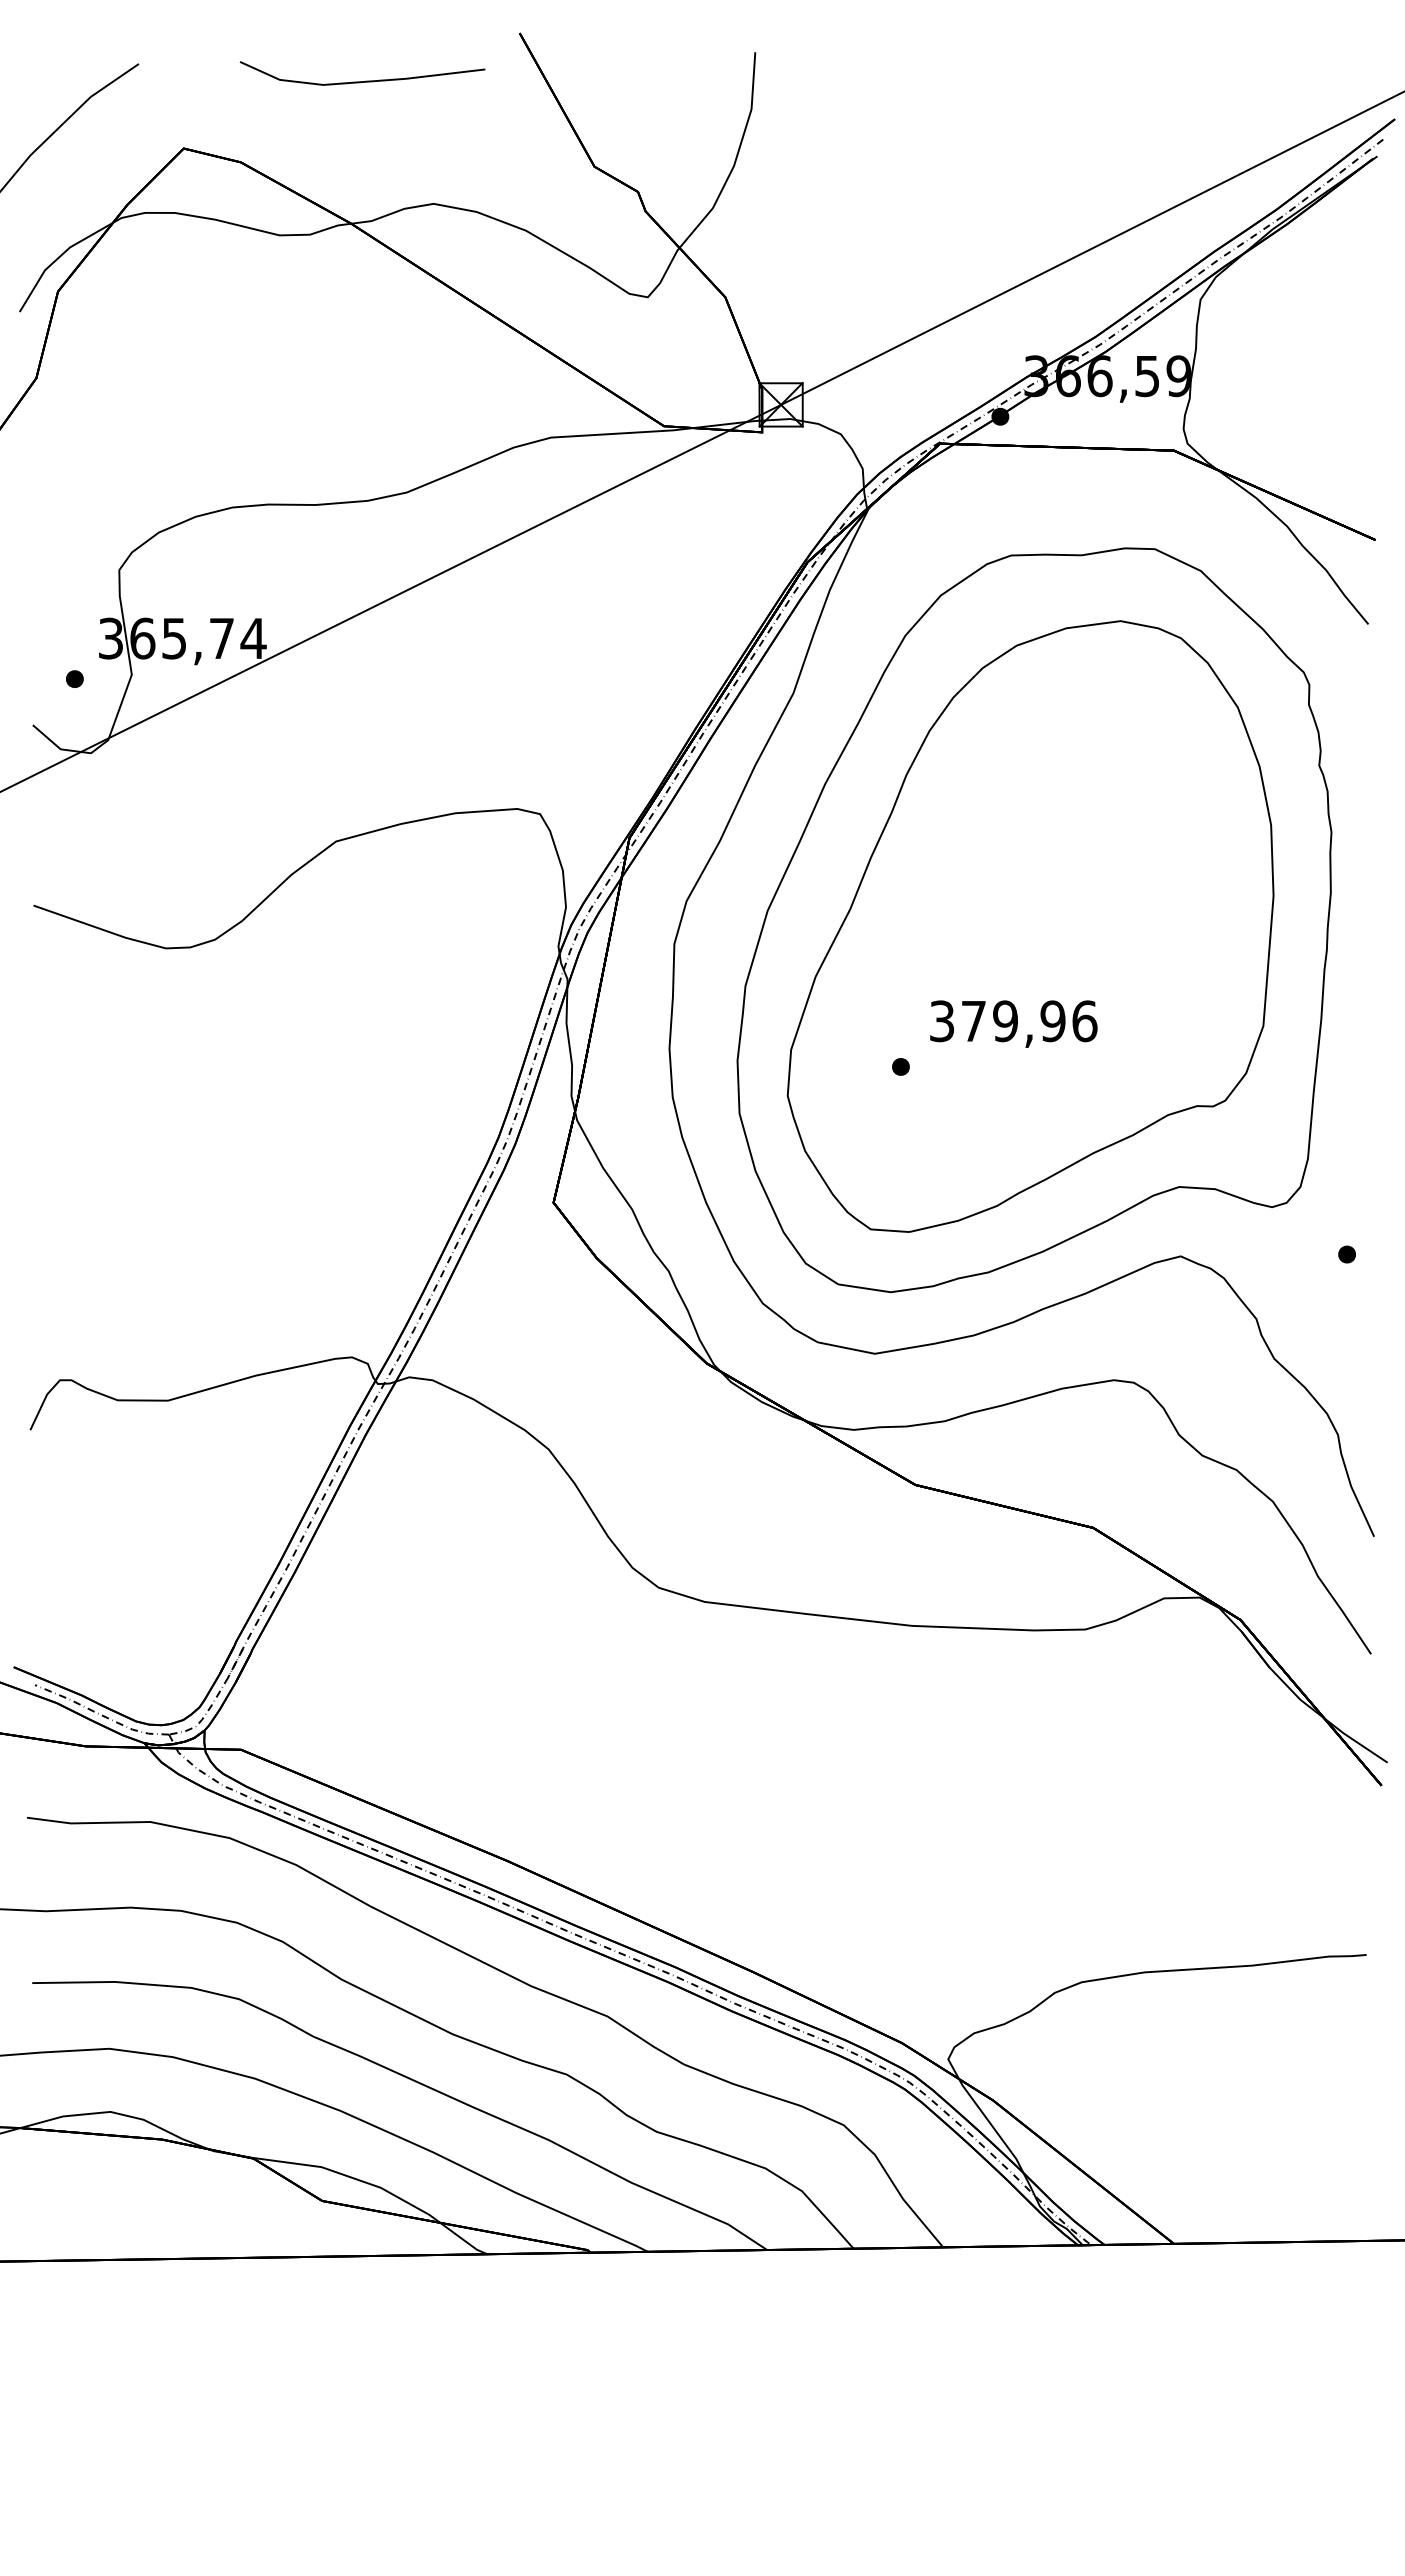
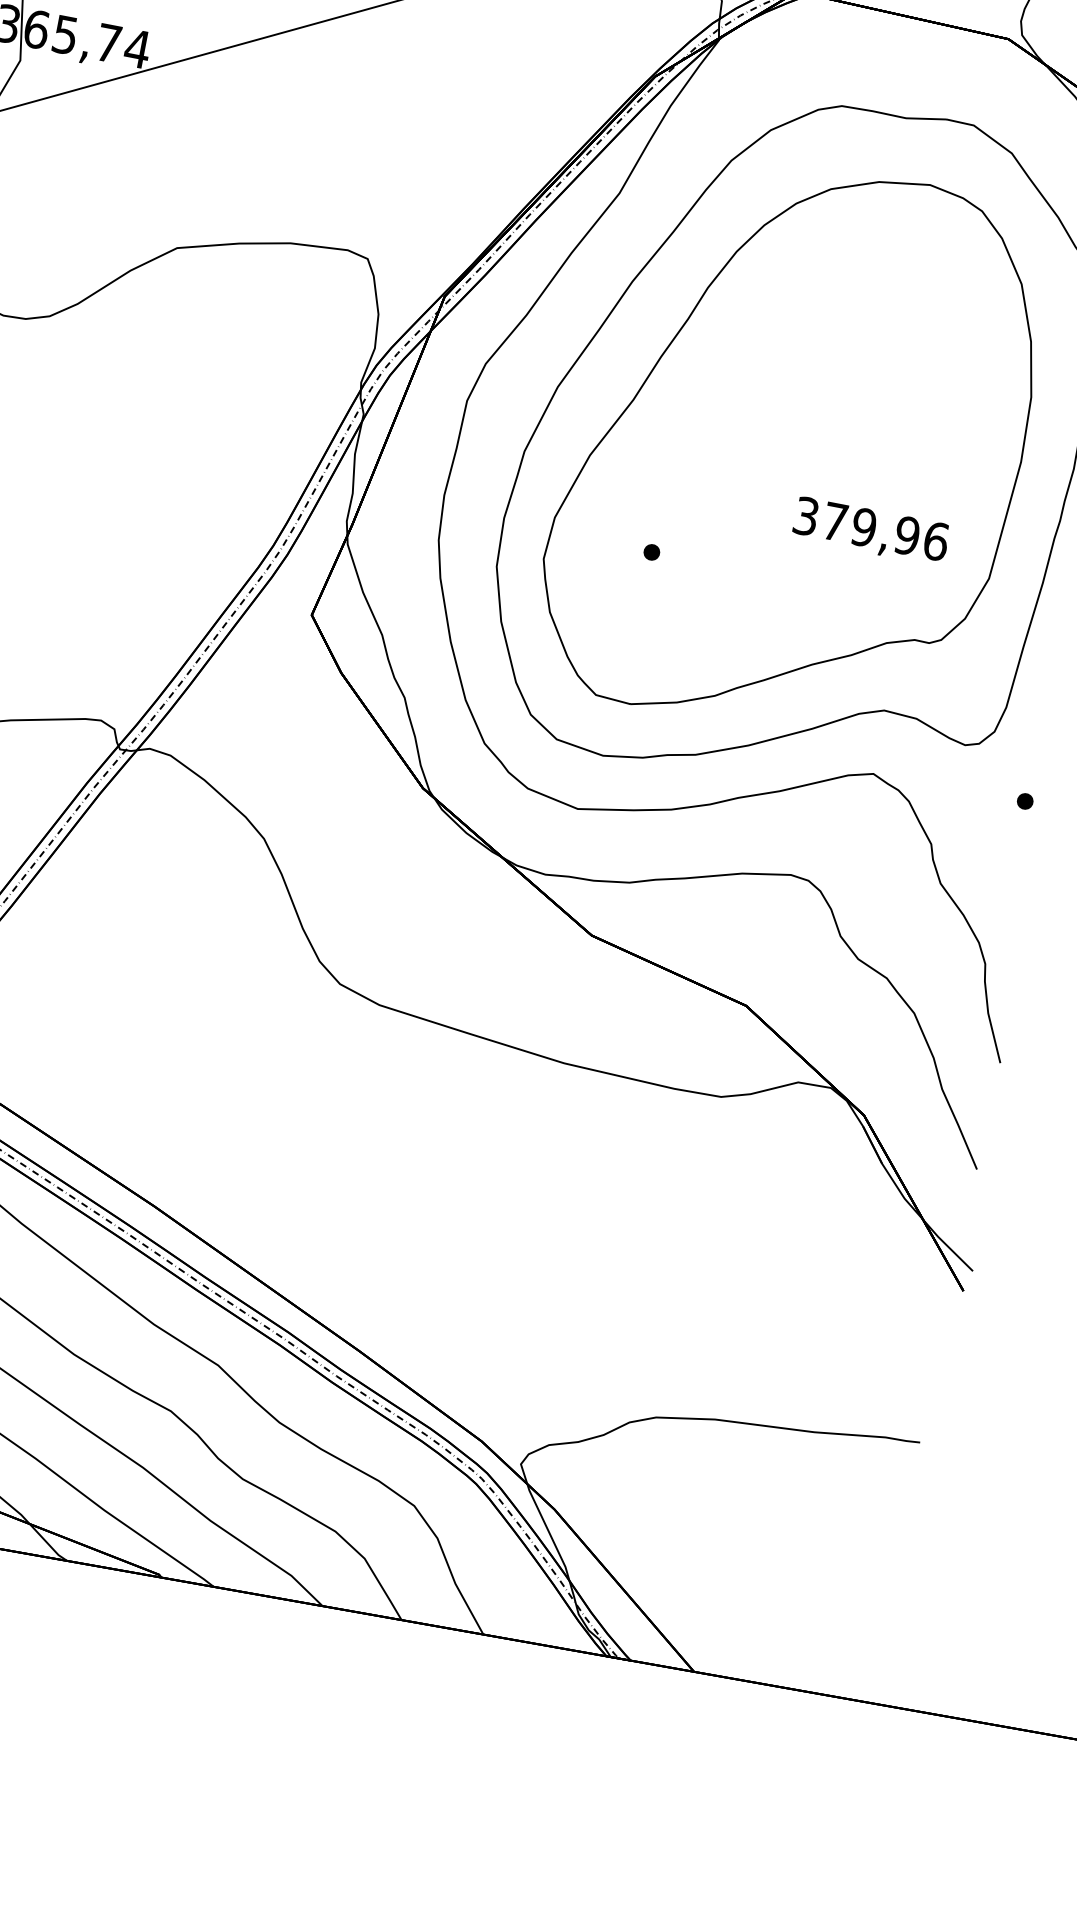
text: (1013, 1023) -> (870, 530), moved

